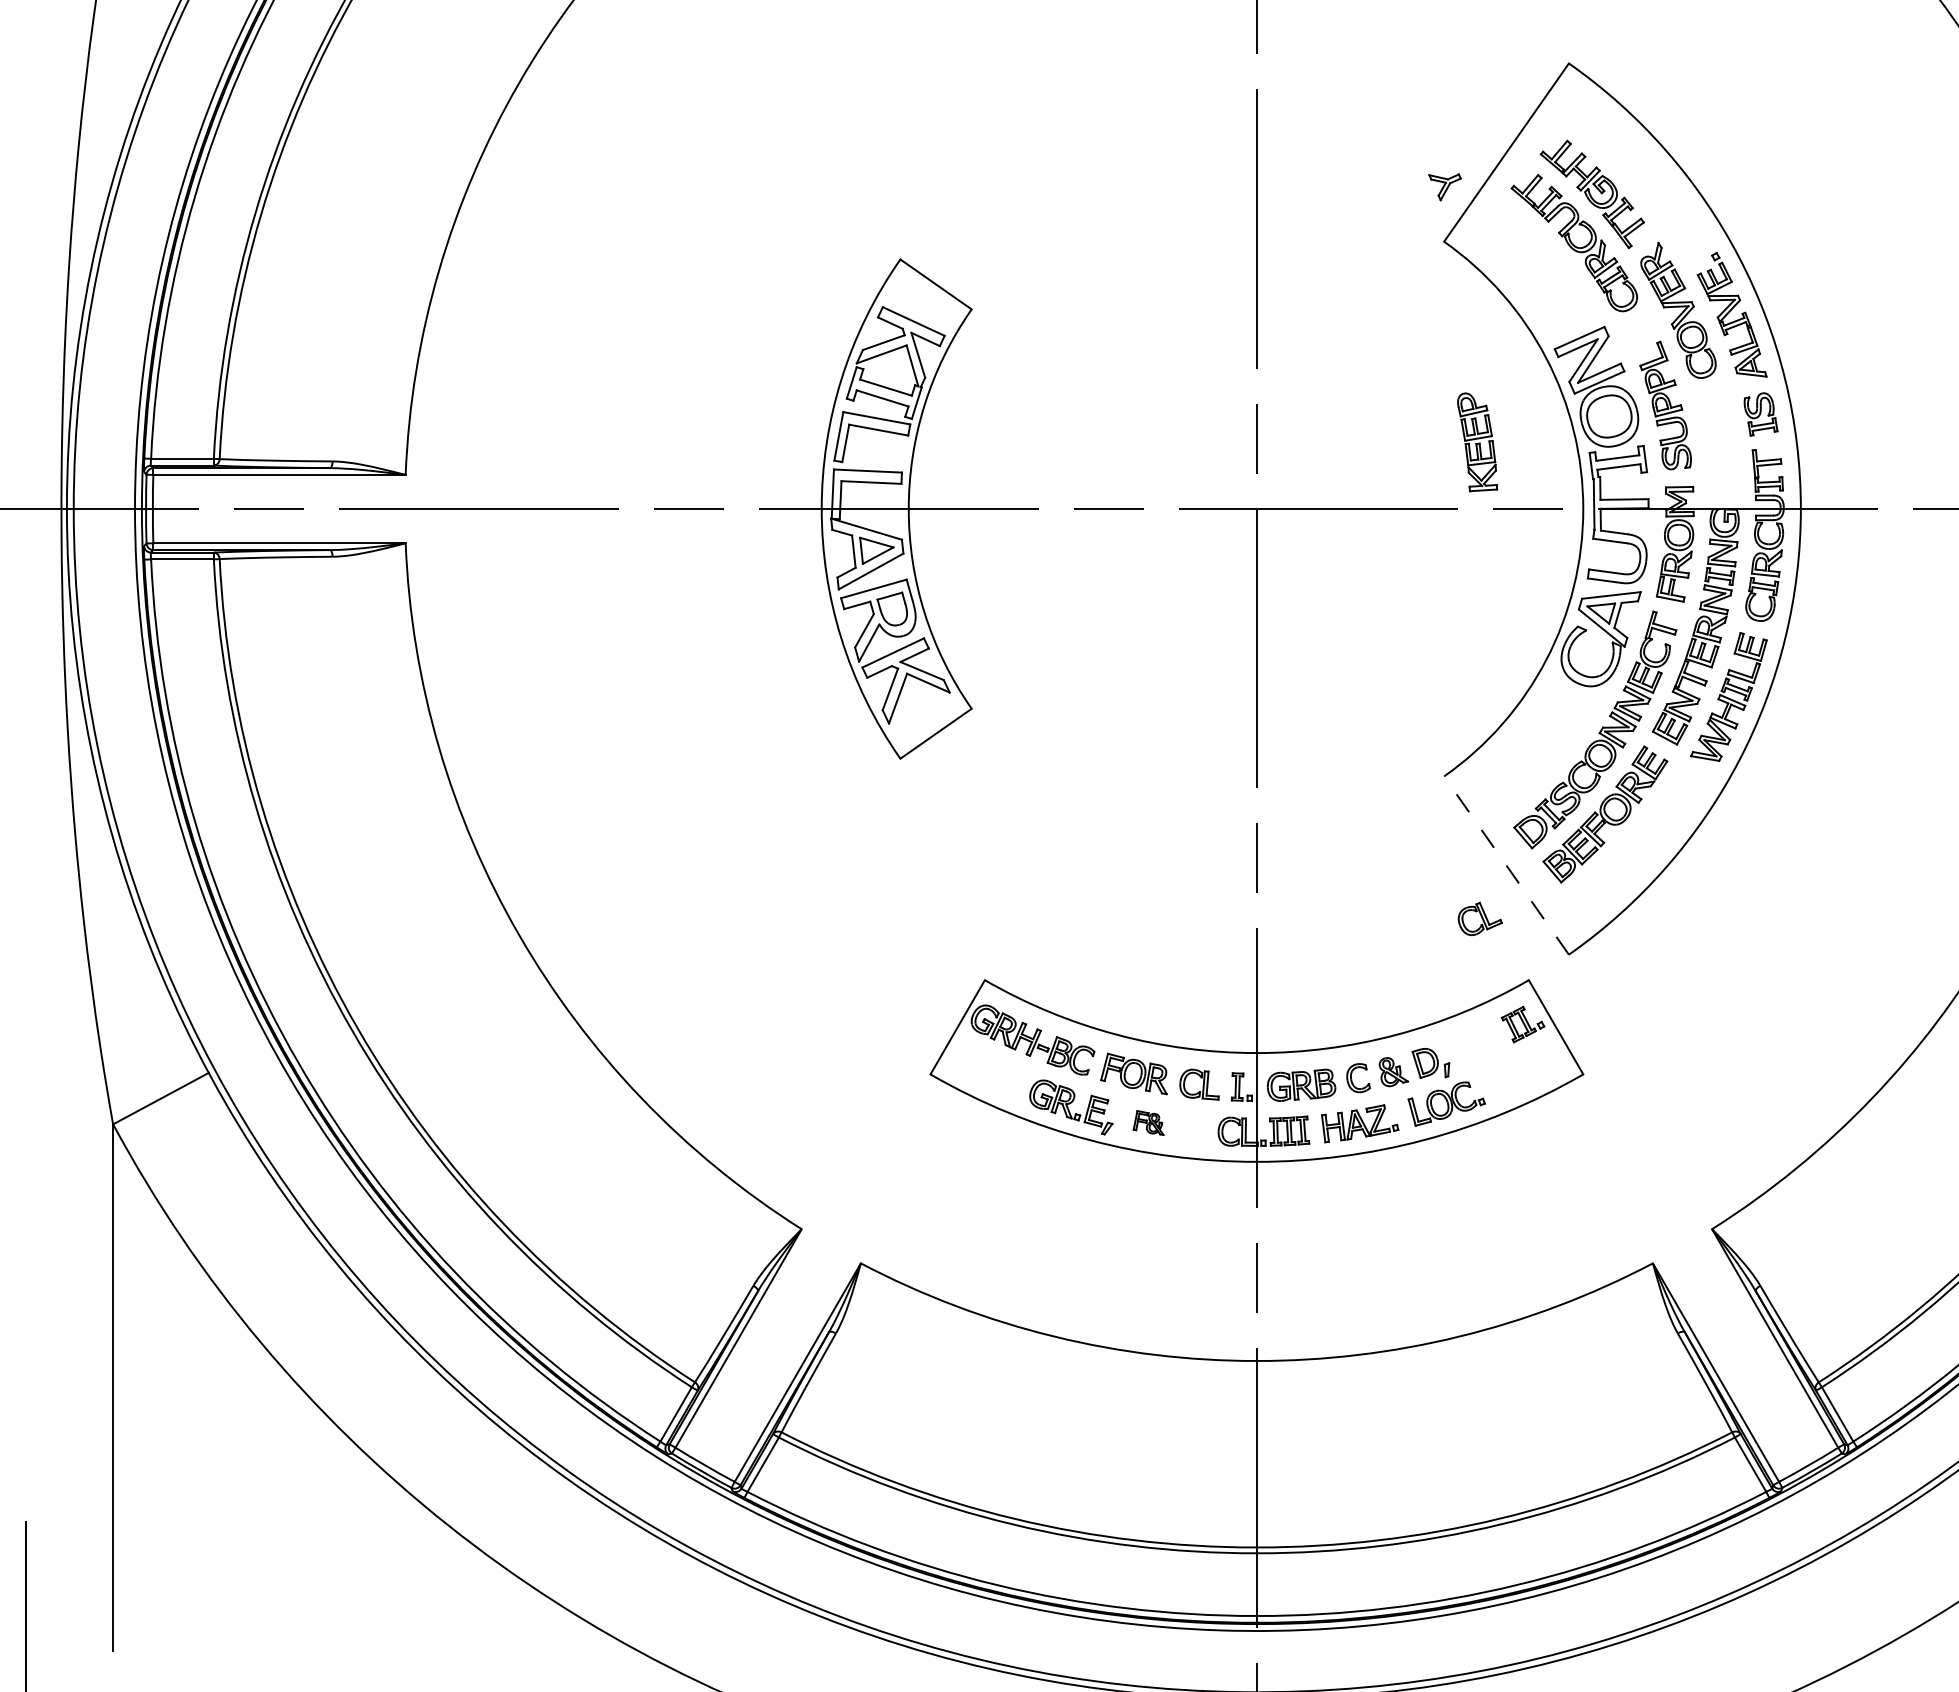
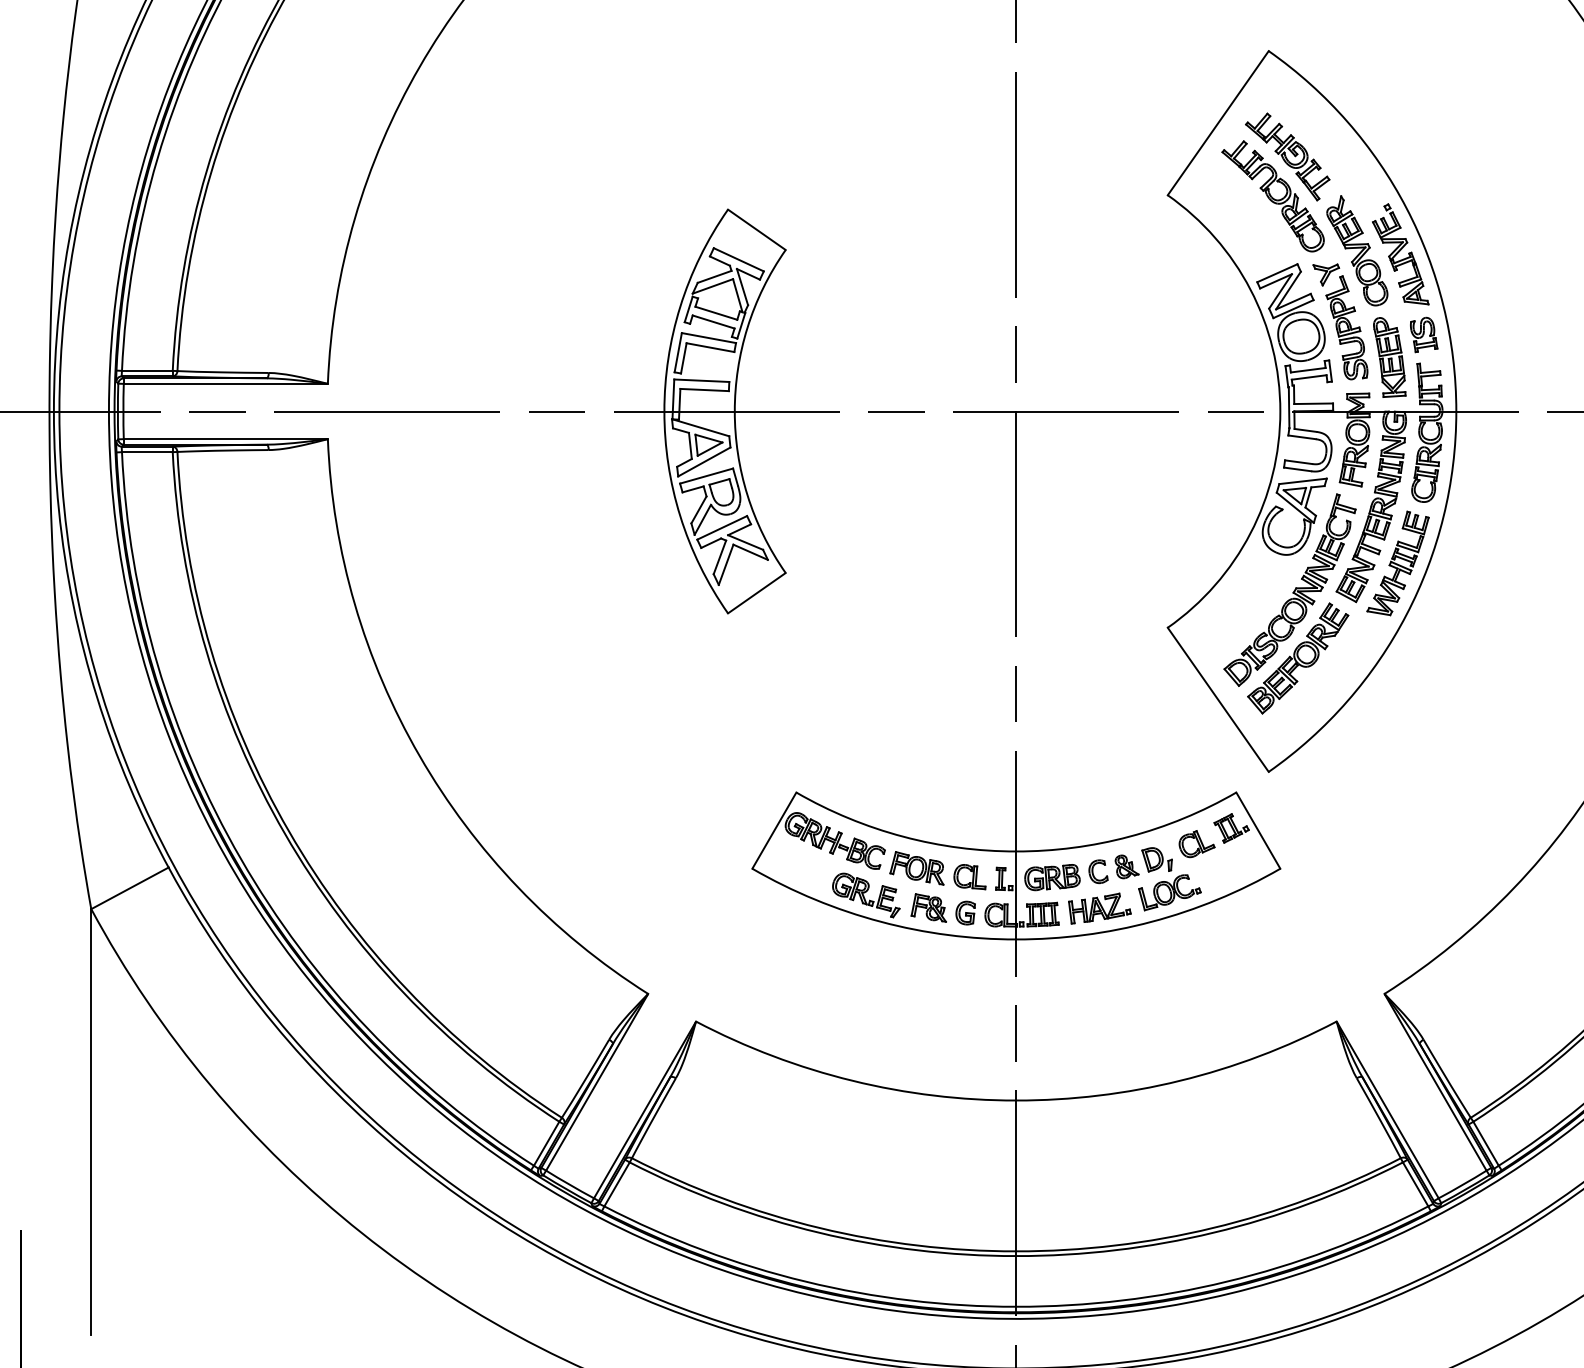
part: (1444, 187) -> (1325, 275), moved
part: (1477, 442) -> (1389, 357), moved
line: (1506, 865) -> (1218, 699), dashed -> solid
part: (1479, 918) -> (1196, 843), moved
part: (1148, 1122) -> (928, 907), size x1.43
part: (1193, 1129) -> (965, 913), added

